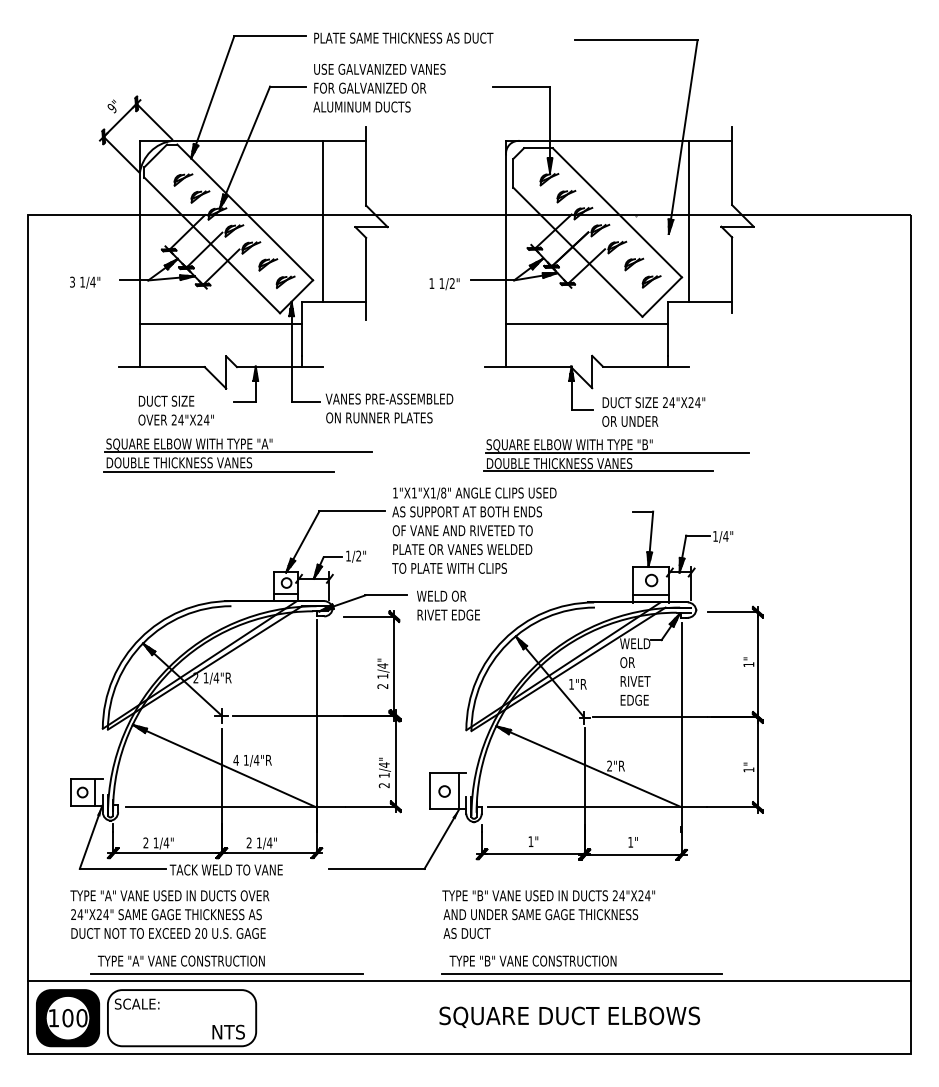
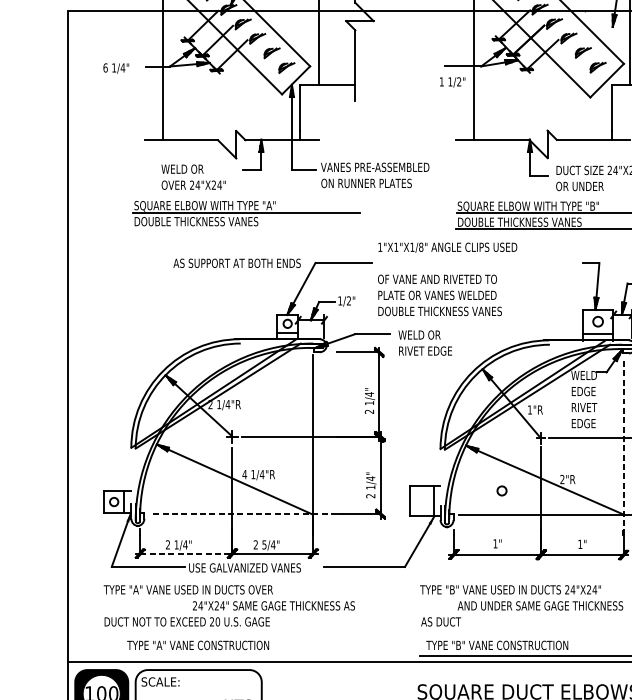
text: (72, 281) -> (105, 67), 3 -> 6
text: (444, 284) -> (452, 82), moved
line: (586, 323) -> (542, 103), removed
line: (220, 324) -> (231, 103), removed
text: (166, 400) -> (185, 168), DUCT SIZE -> WELD OR
line: (218, 471) -> (229, 228), removed
text: (466, 511) -> (236, 263), moved
text: (465, 567) -> (439, 310), TO PLATE WITH CLIPS -> DOUBLE THICKNESS VANES
text: (634, 662) -> (583, 391), OR -> EDGE
line: (681, 726) -> (623, 445), solid -> dashed
circle: (444, 791) -> (501, 490), moved
line: (234, 806) -> (243, 513), solid -> dashed
text: (258, 842) -> (263, 544), 1/4" -> 5/4"
line: (167, 853) -> (186, 553), solid -> dashed
text: (235, 869) -> (244, 567), TACK WELD TO VANE -> USE GALVANIZED VANES
text: (166, 914) -> (273, 605), moved
text: (540, 914) -> (540, 605), moved
line: (226, 973) -> (236, 655), removed

